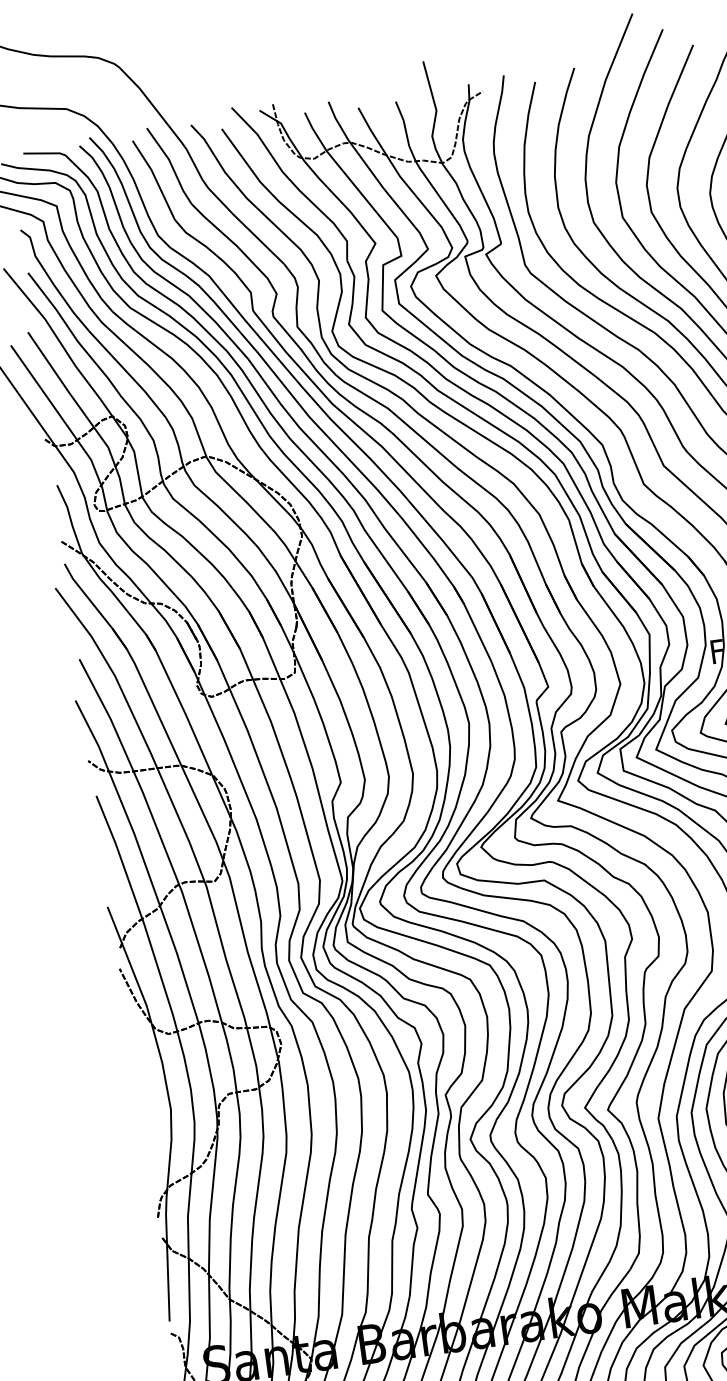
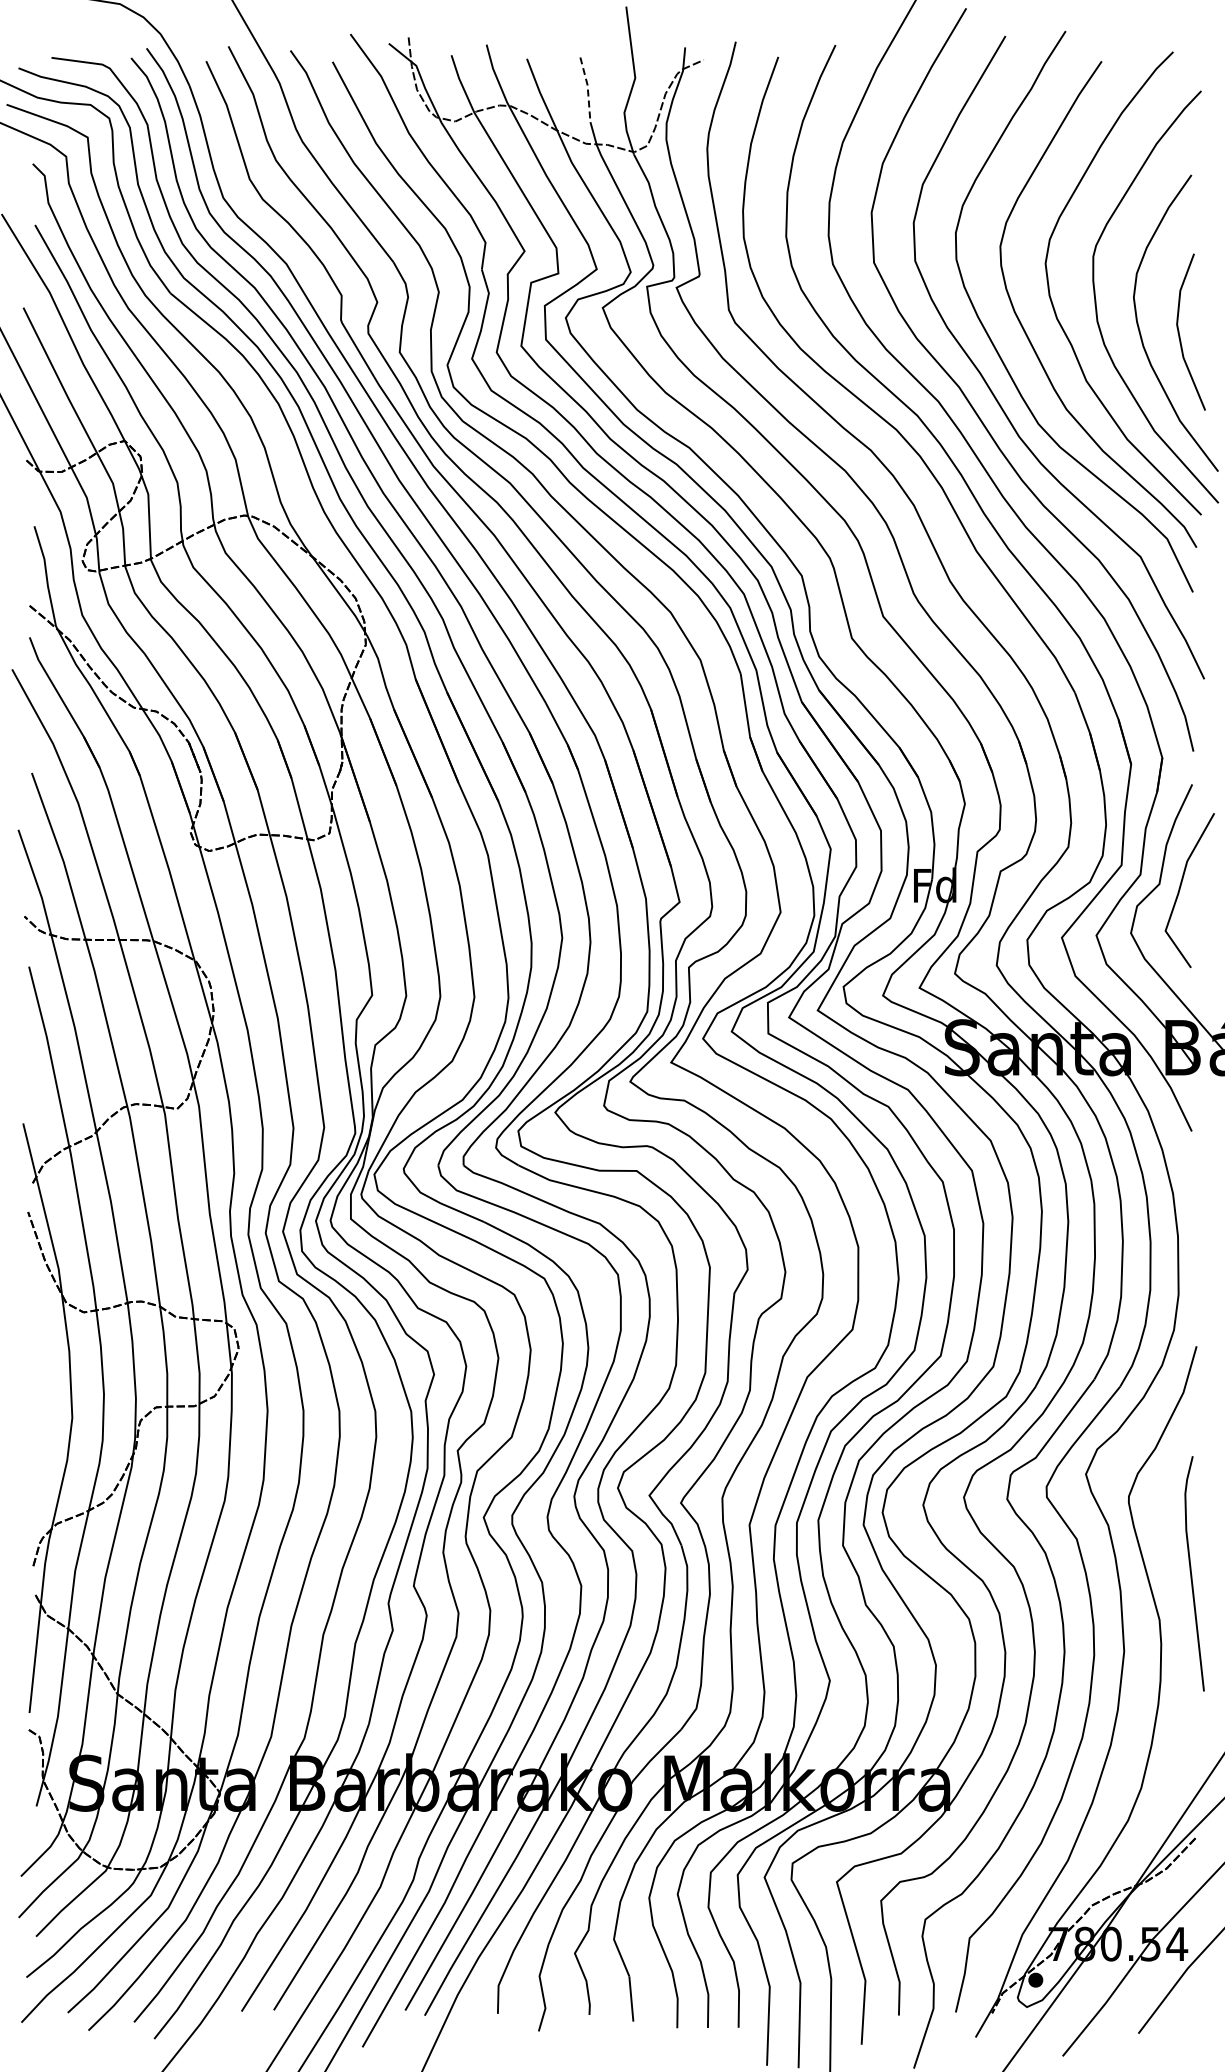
line: (403, 123) -> (587, 89), solid -> dashed

